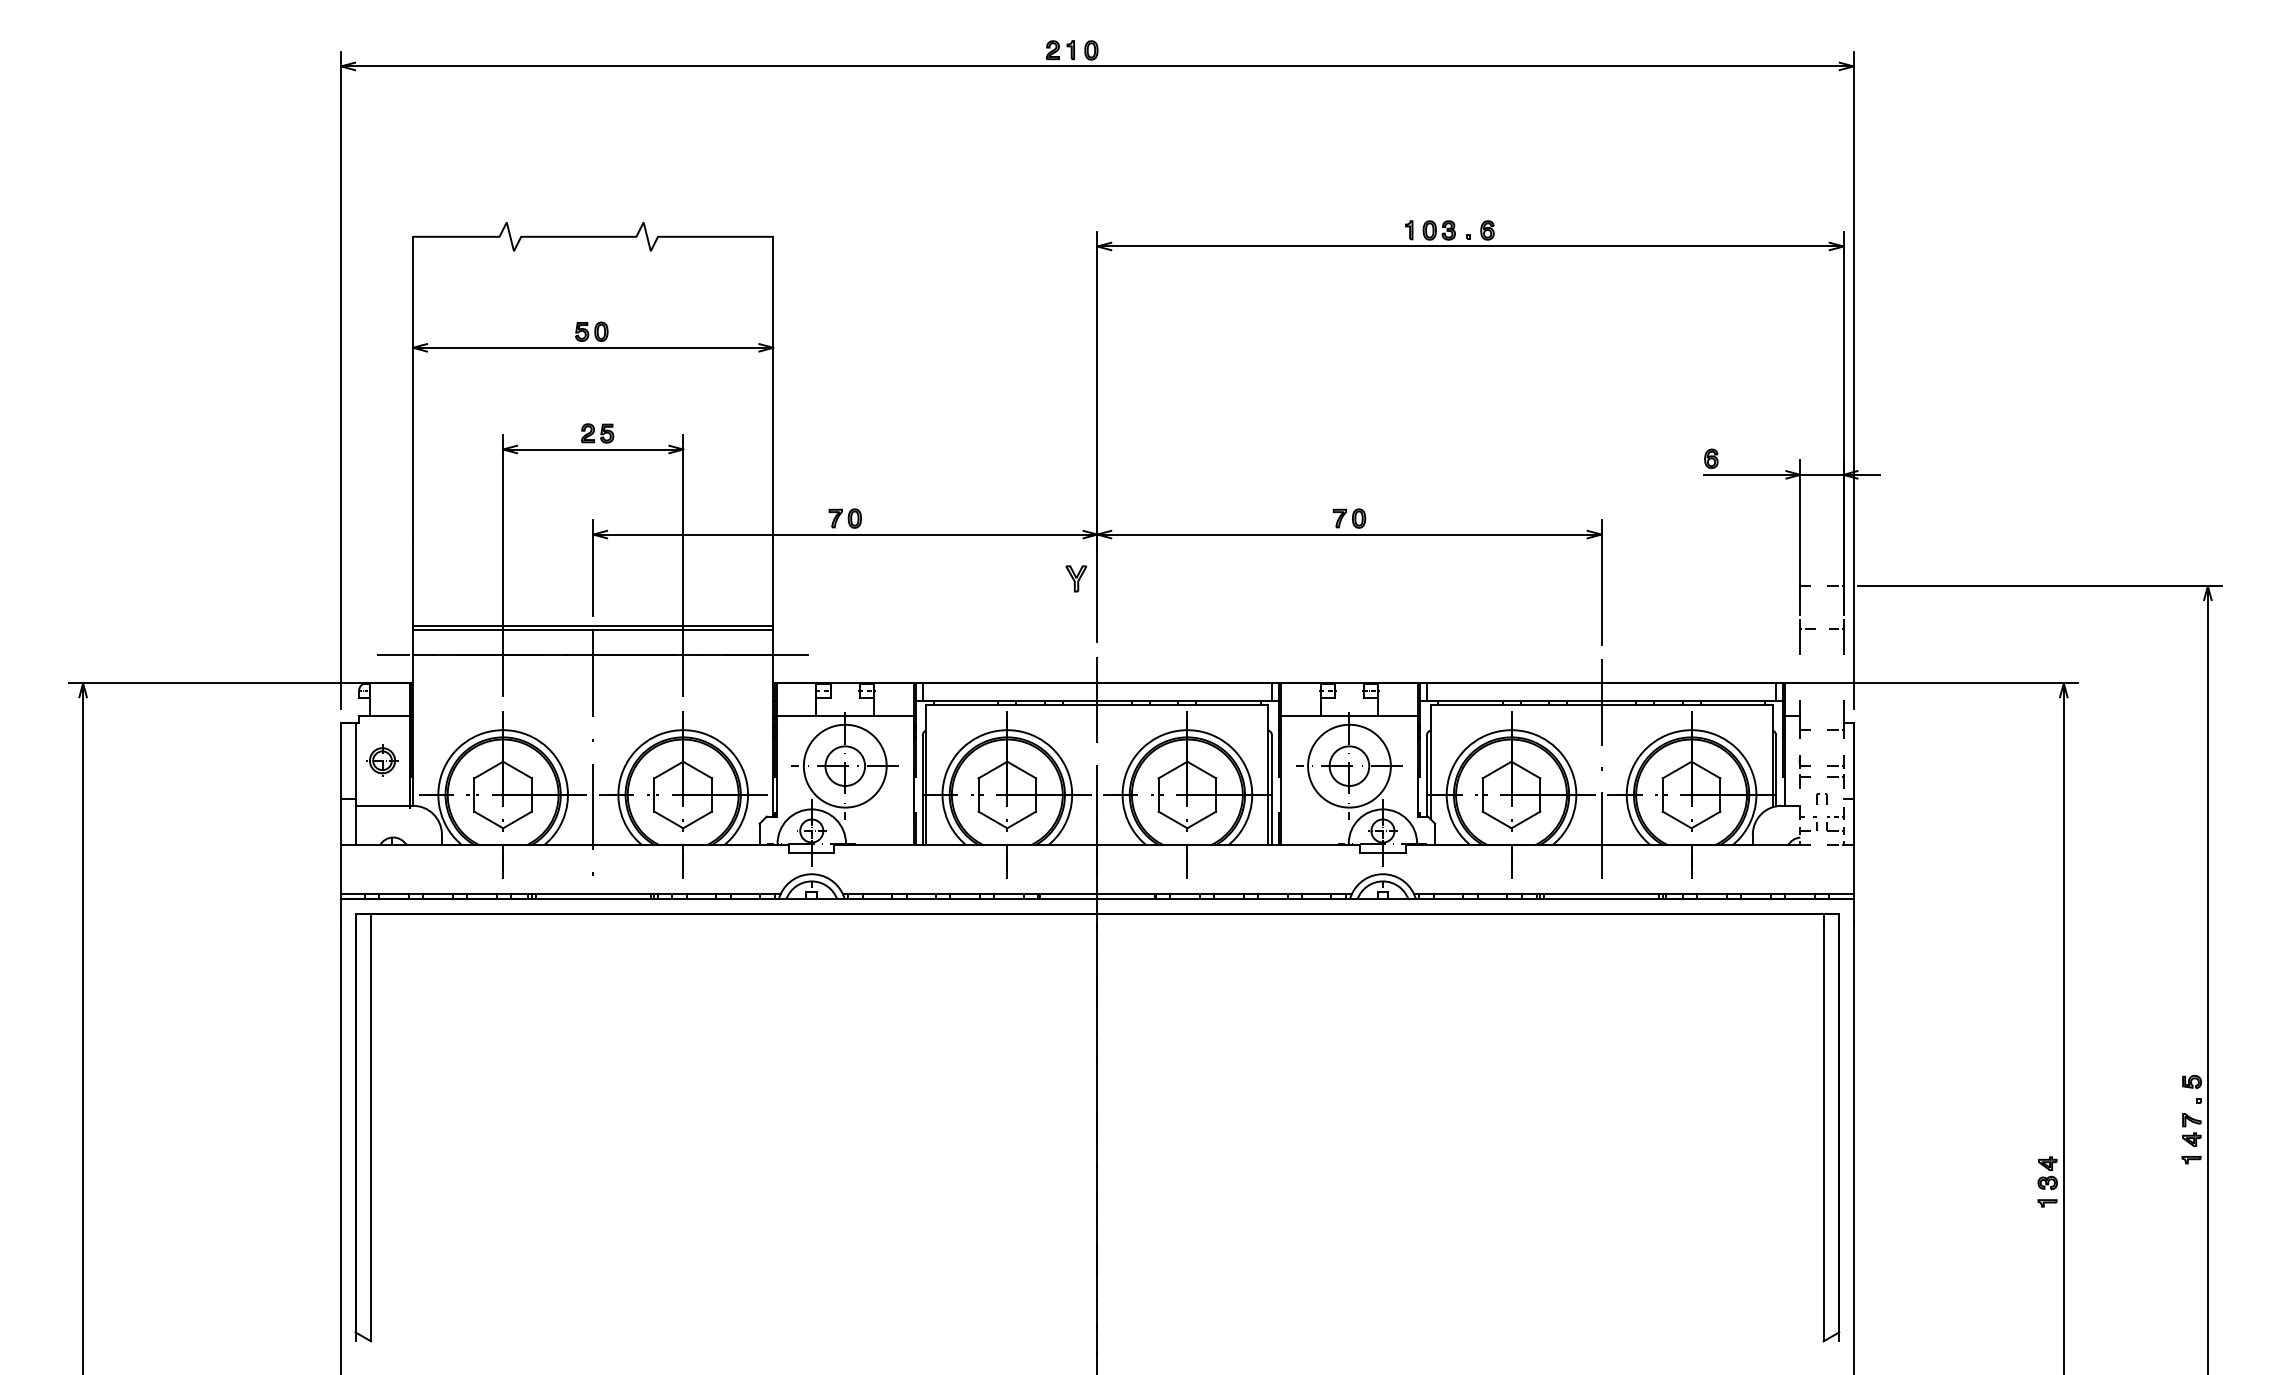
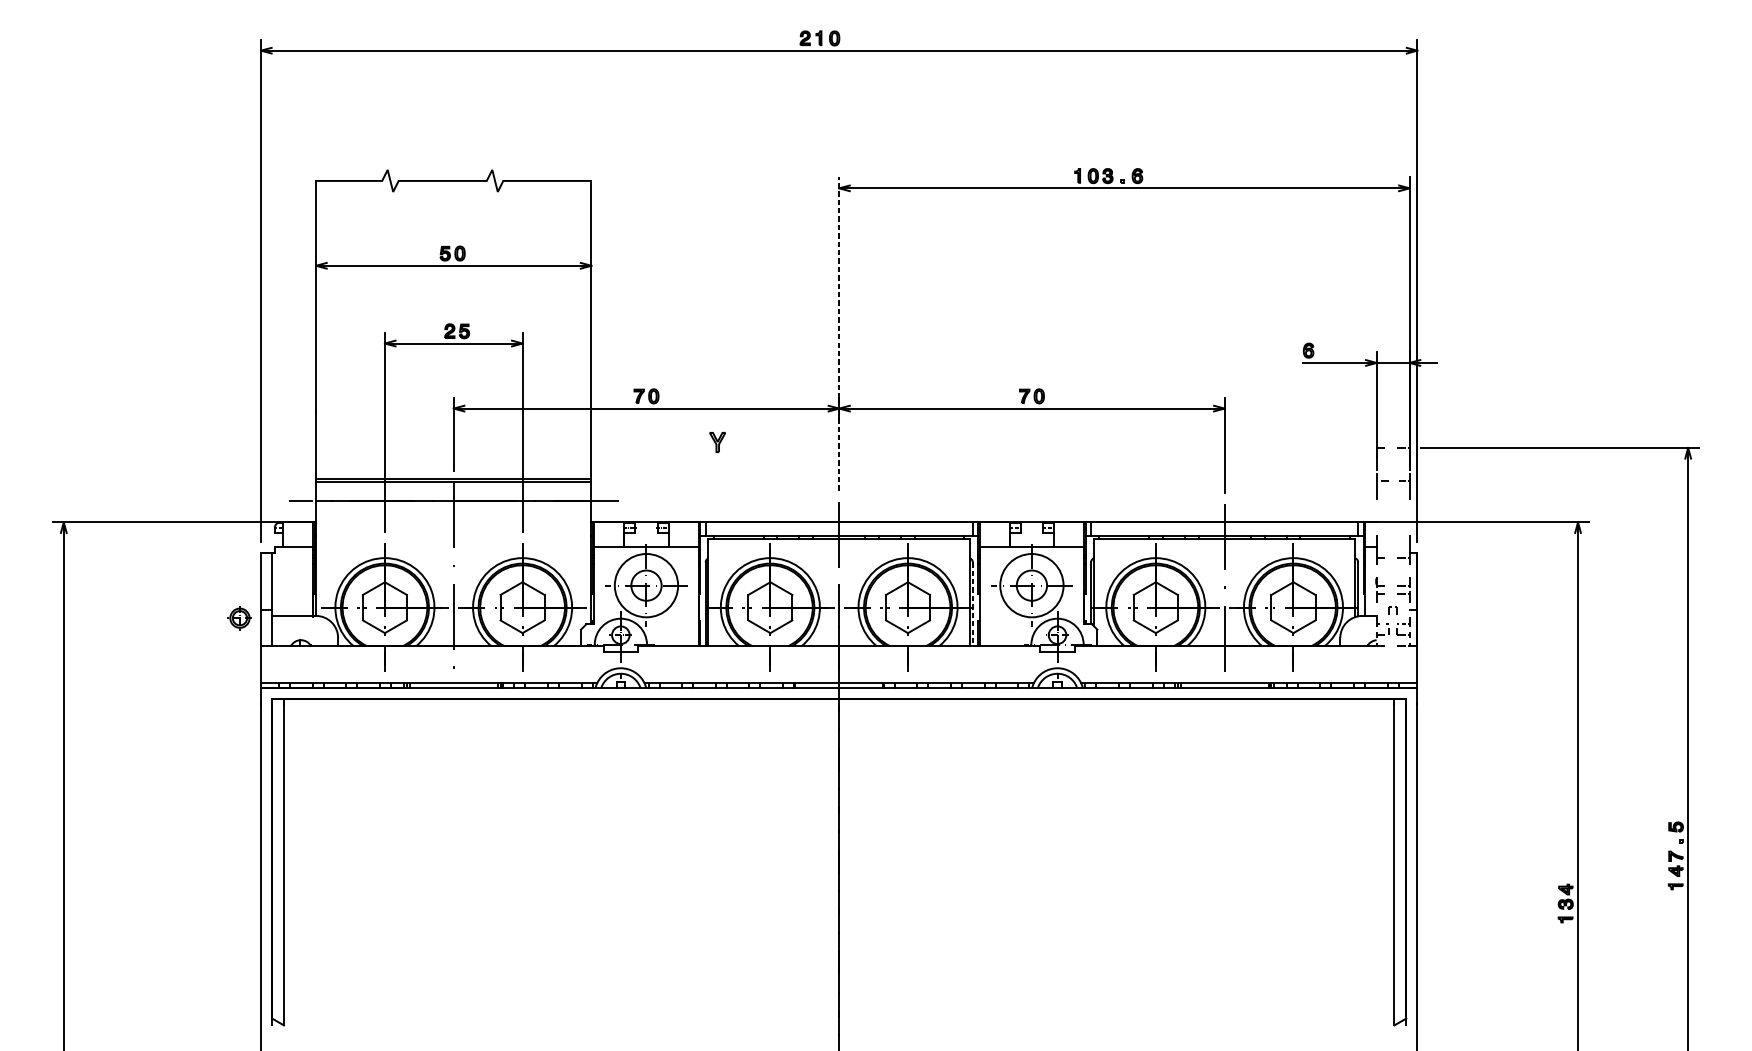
line: (1097, 436) -> (839, 333), solid -> dashed
part: (1076, 578) -> (717, 442), moved
part: (382, 760) -> (239, 618), moved
line: (1272, 790) -> (973, 604), solid -> dashed

